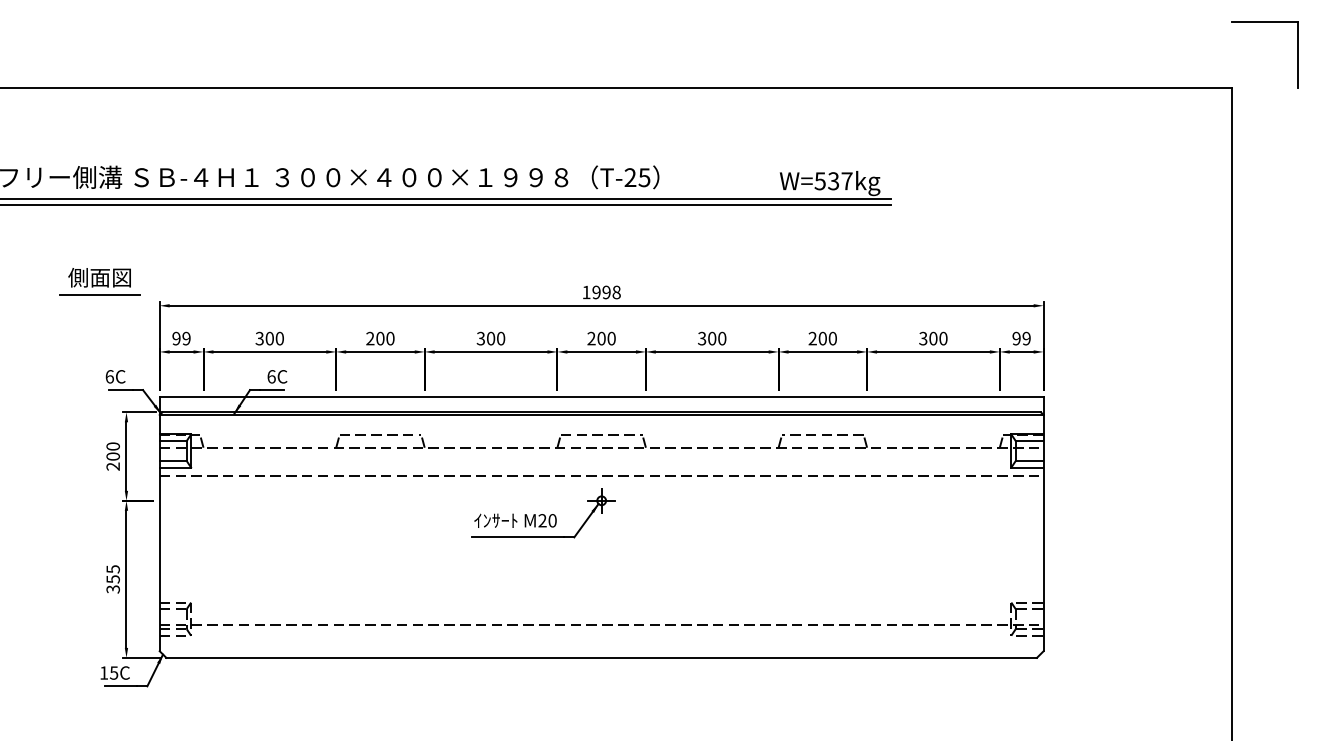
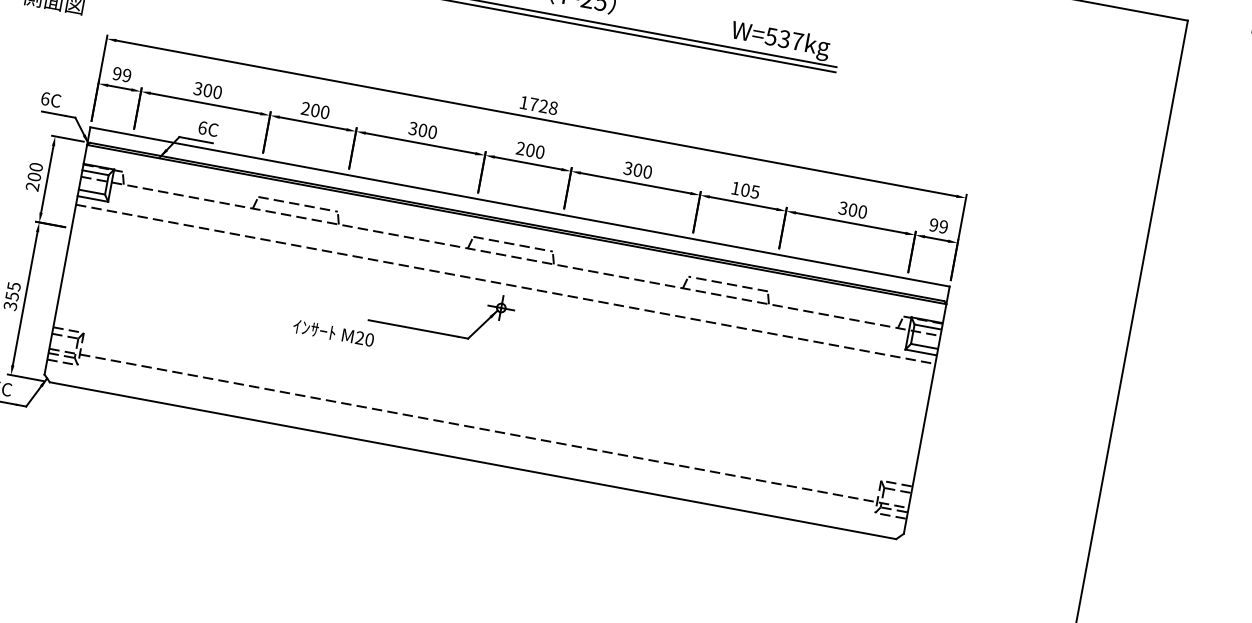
text: (601, 292) -> (538, 105), 1998 -> 1728
line: (99, 295) -> (50, 17), removed
text: (822, 338) -> (745, 190), 200 -> 105
text: (515, 520) -> (333, 332), moved

